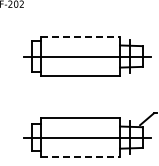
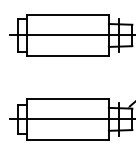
line: (80, 37) -> (68, 15), dashed -> solid
line: (80, 157) -> (68, 139), dashed -> solid

